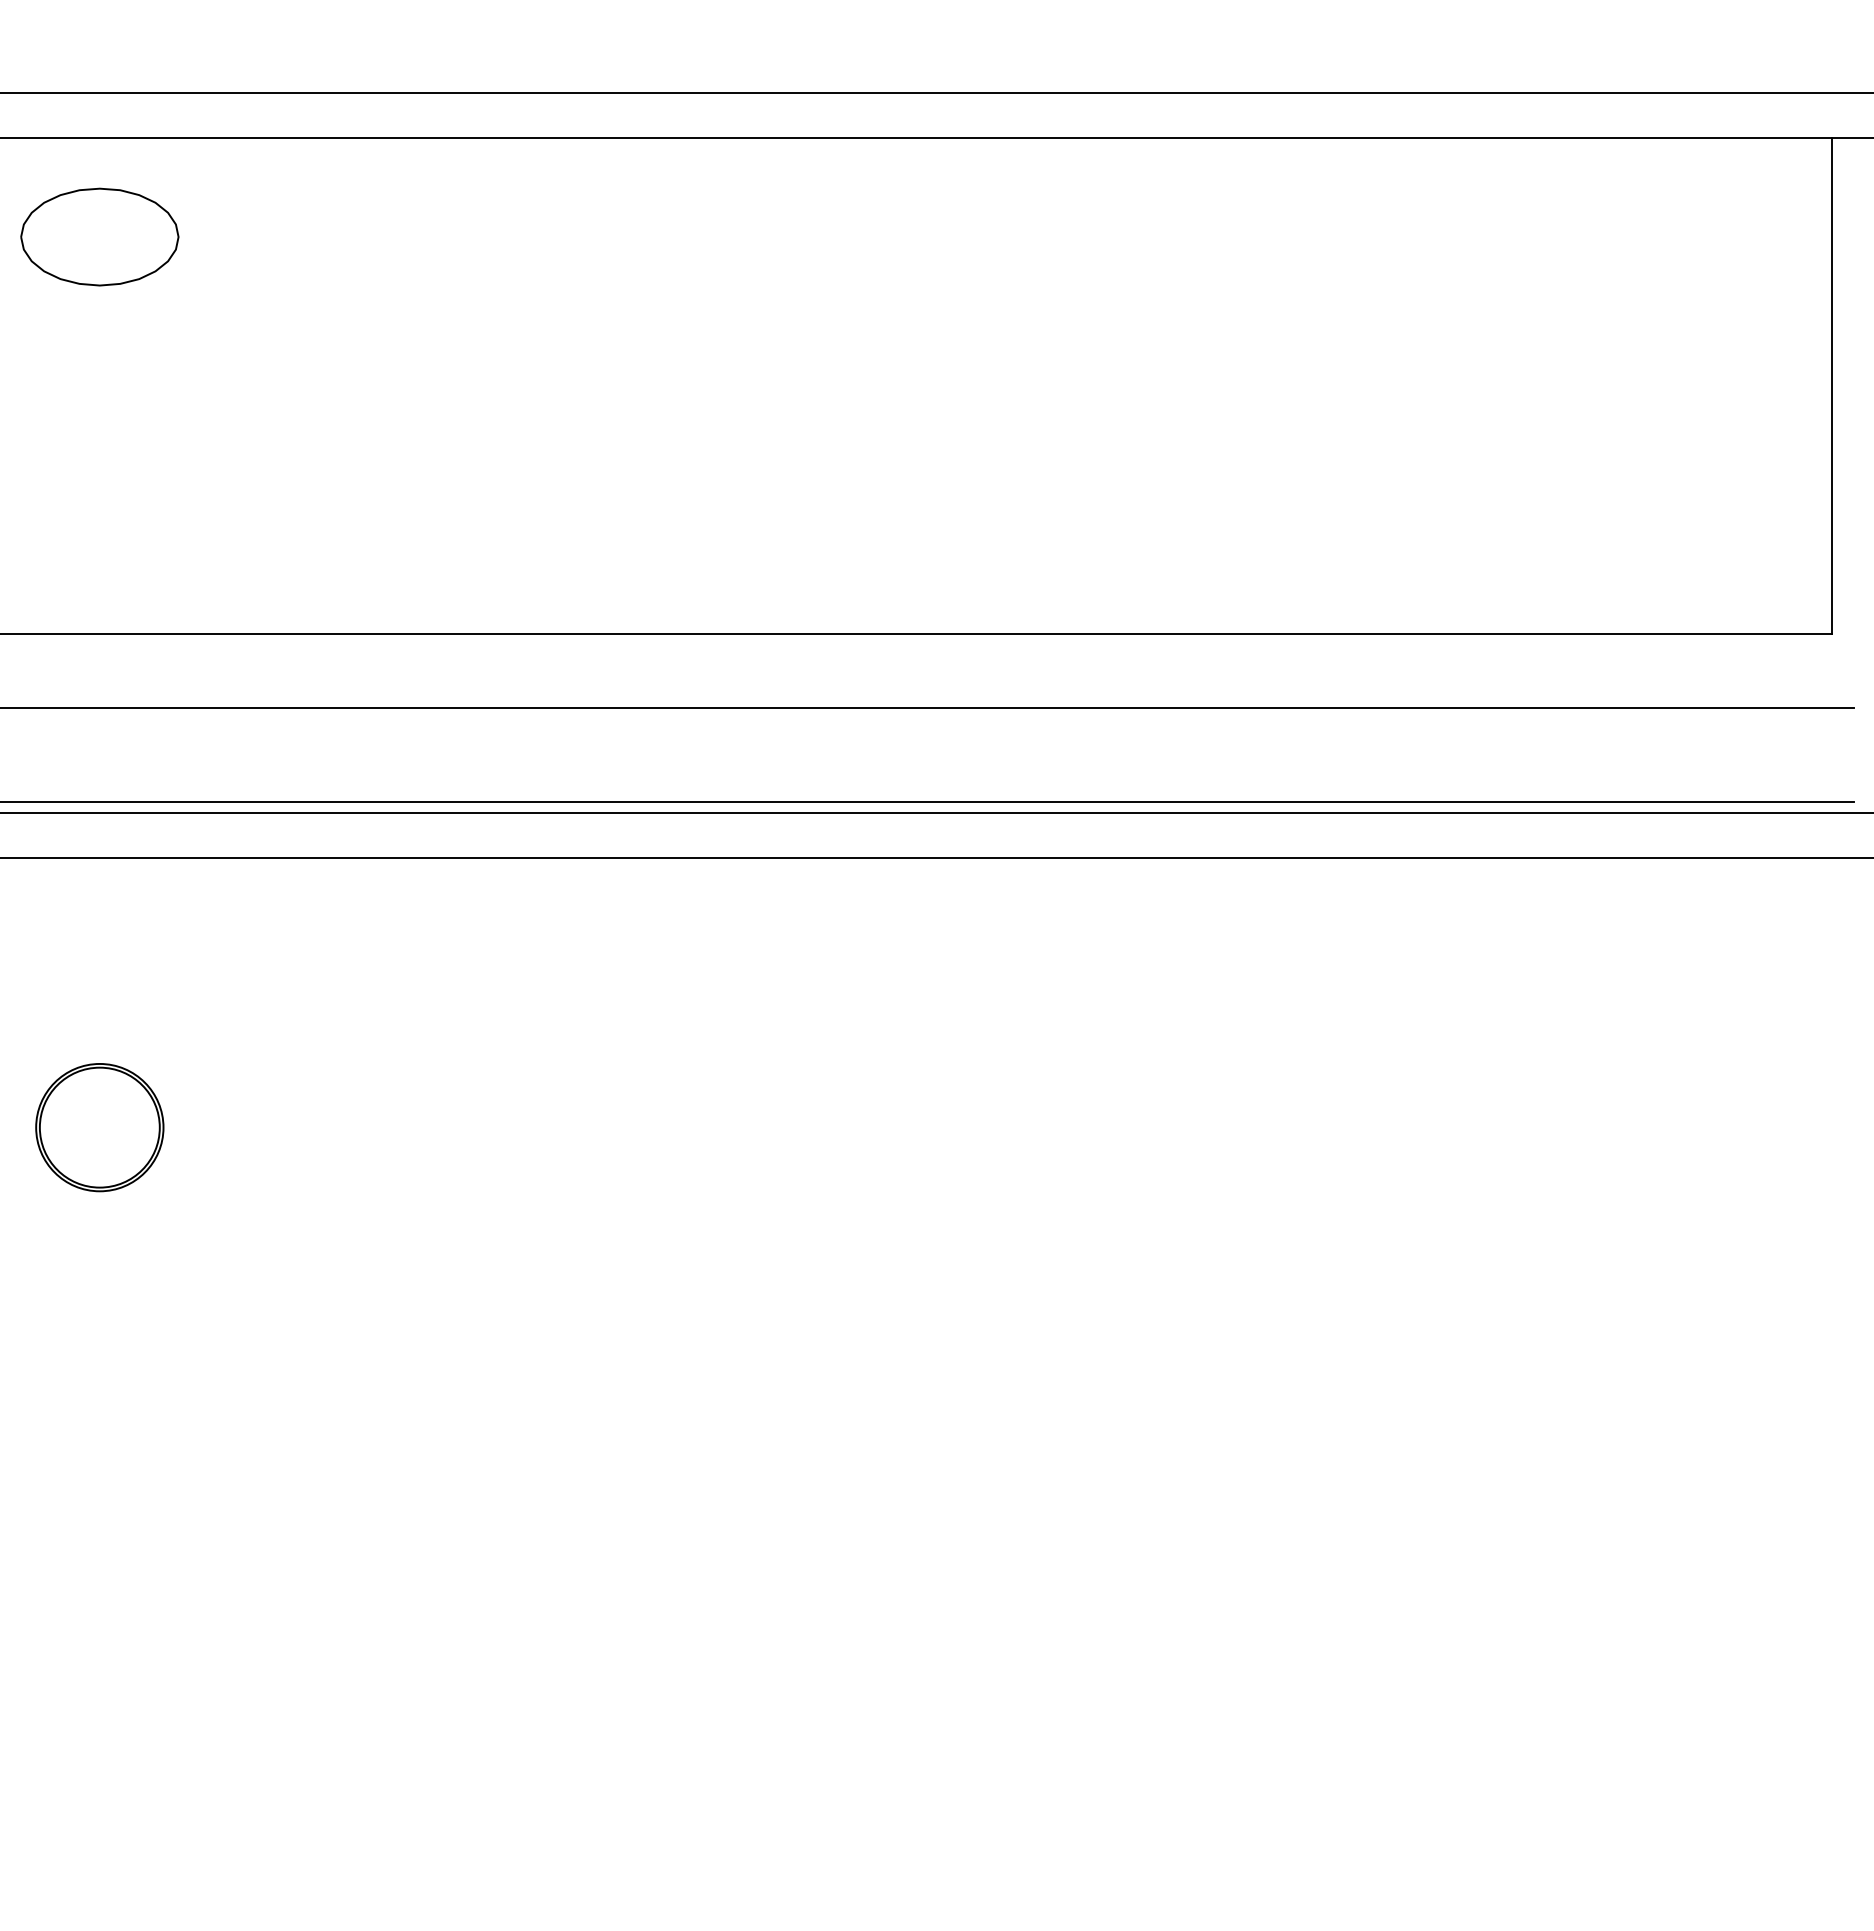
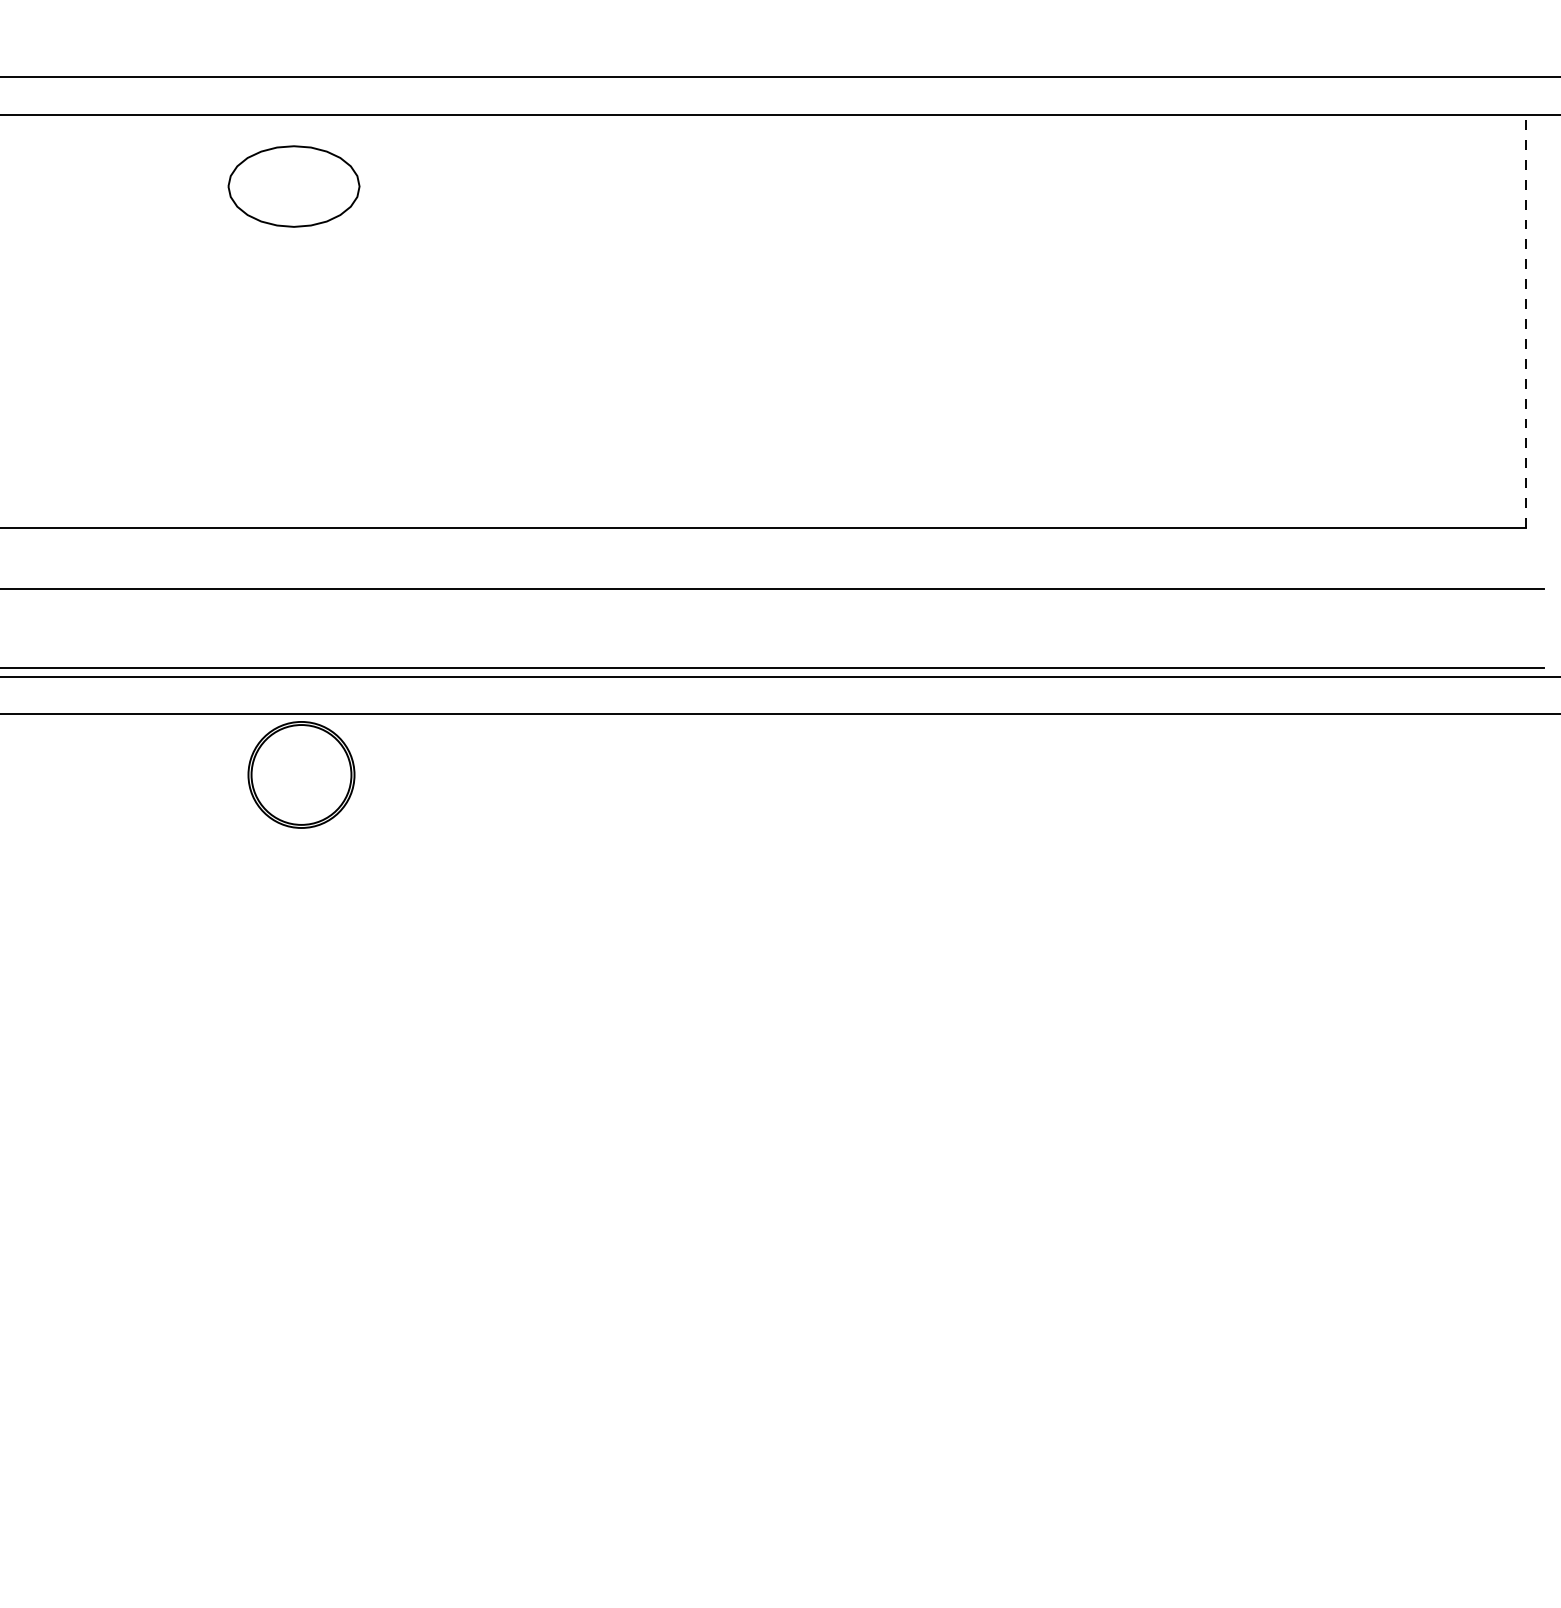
part: (99, 236) -> (293, 186), moved
line: (1831, 386) -> (1525, 321), solid -> dashed
part: (99, 1127) -> (301, 774), moved

